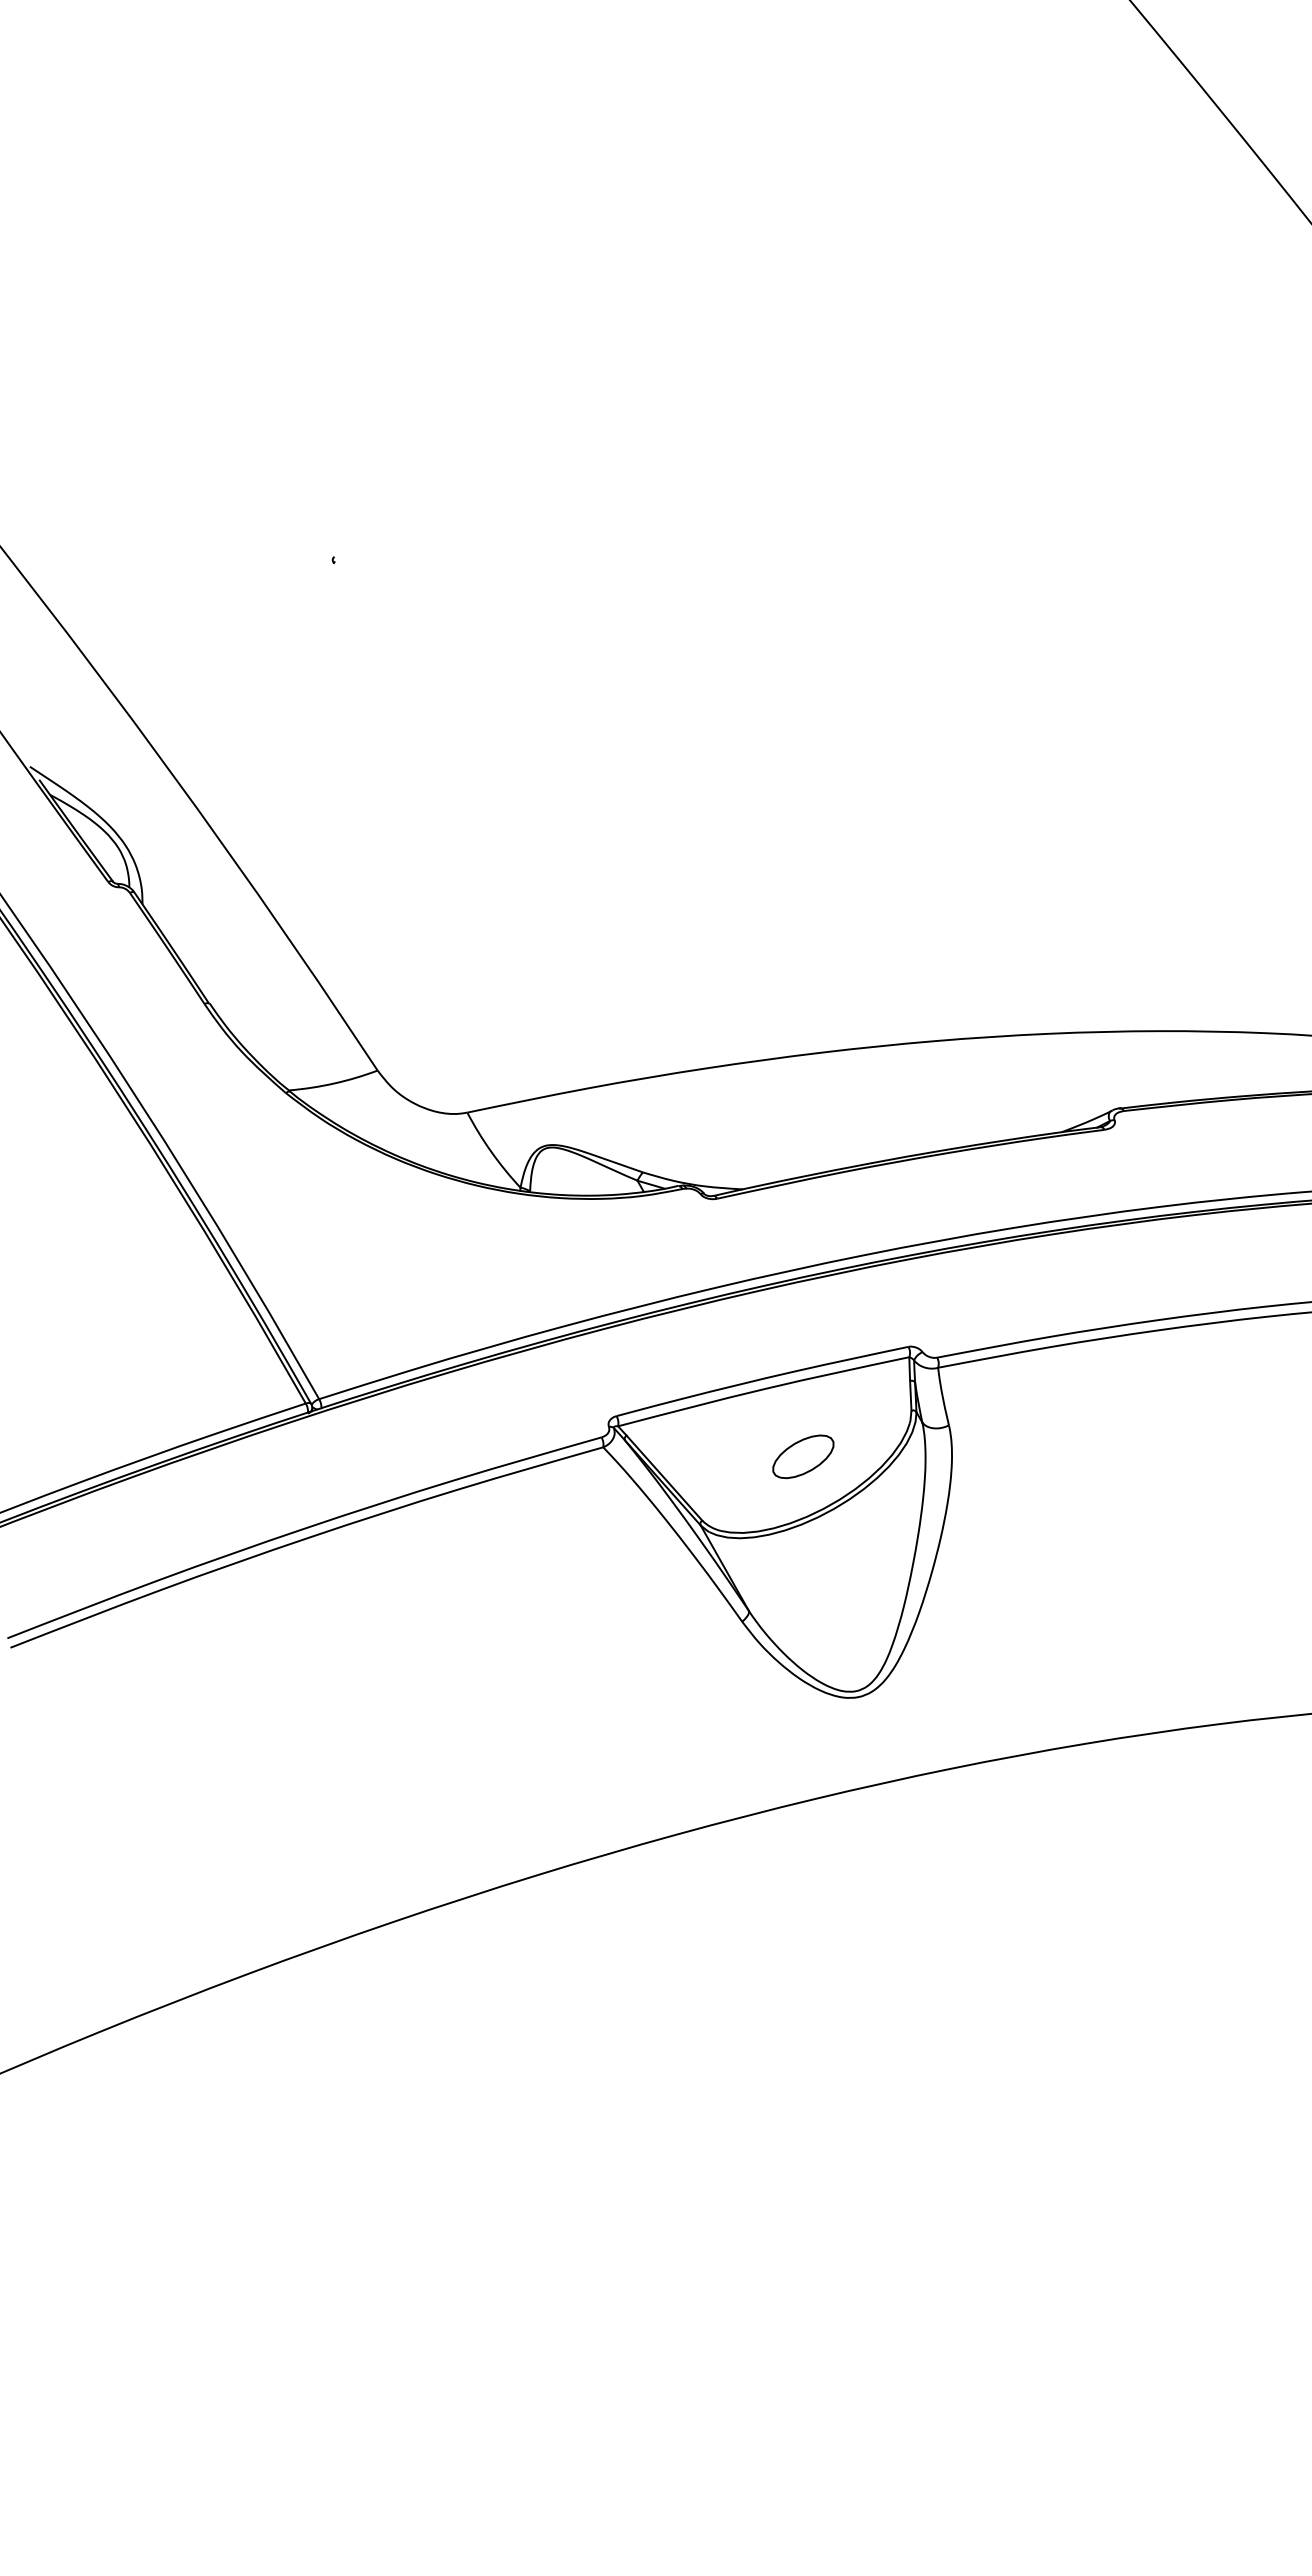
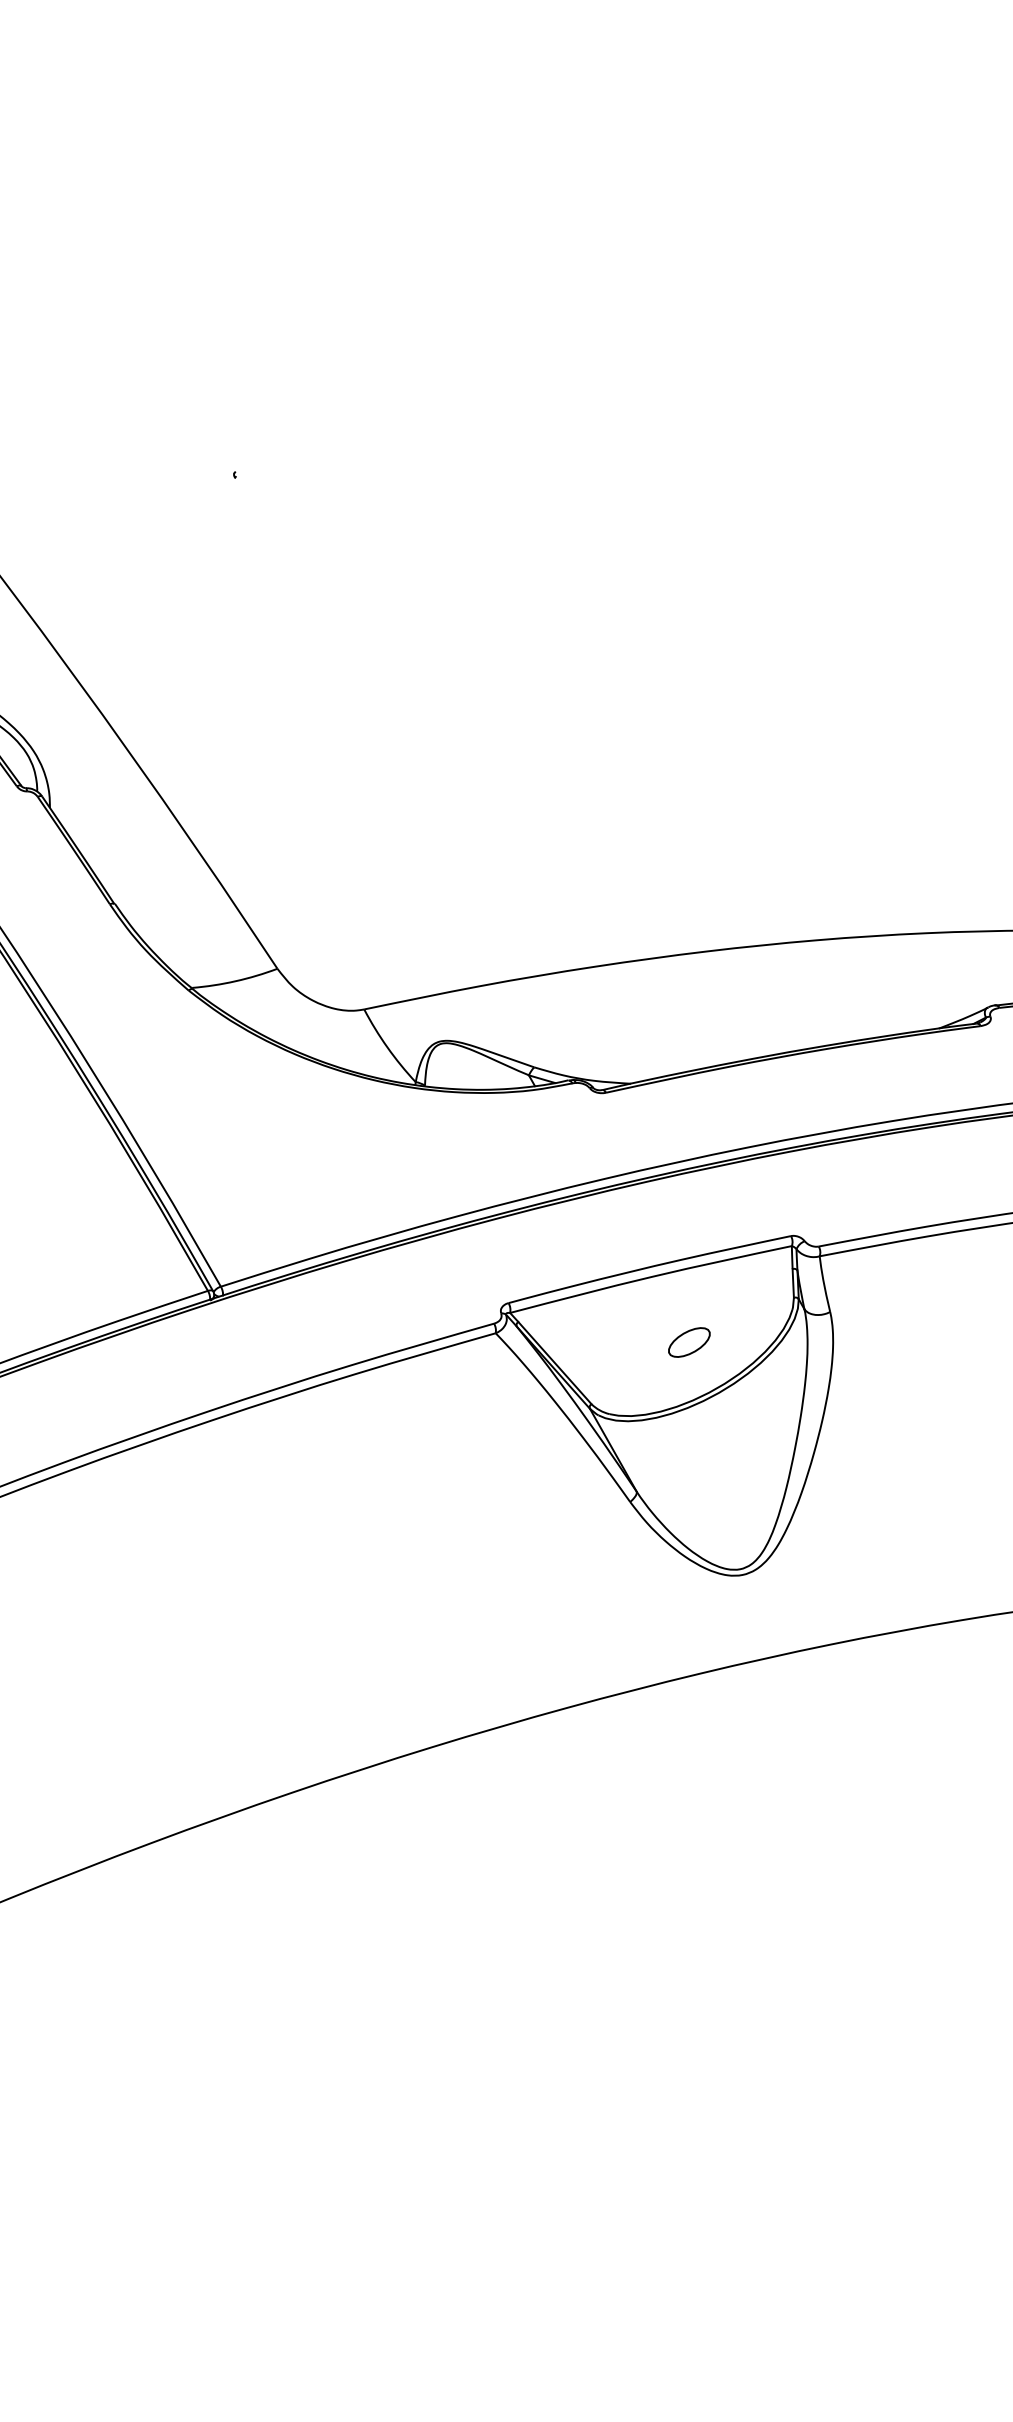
part: (803, 1456) -> (689, 1342), size x0.7

